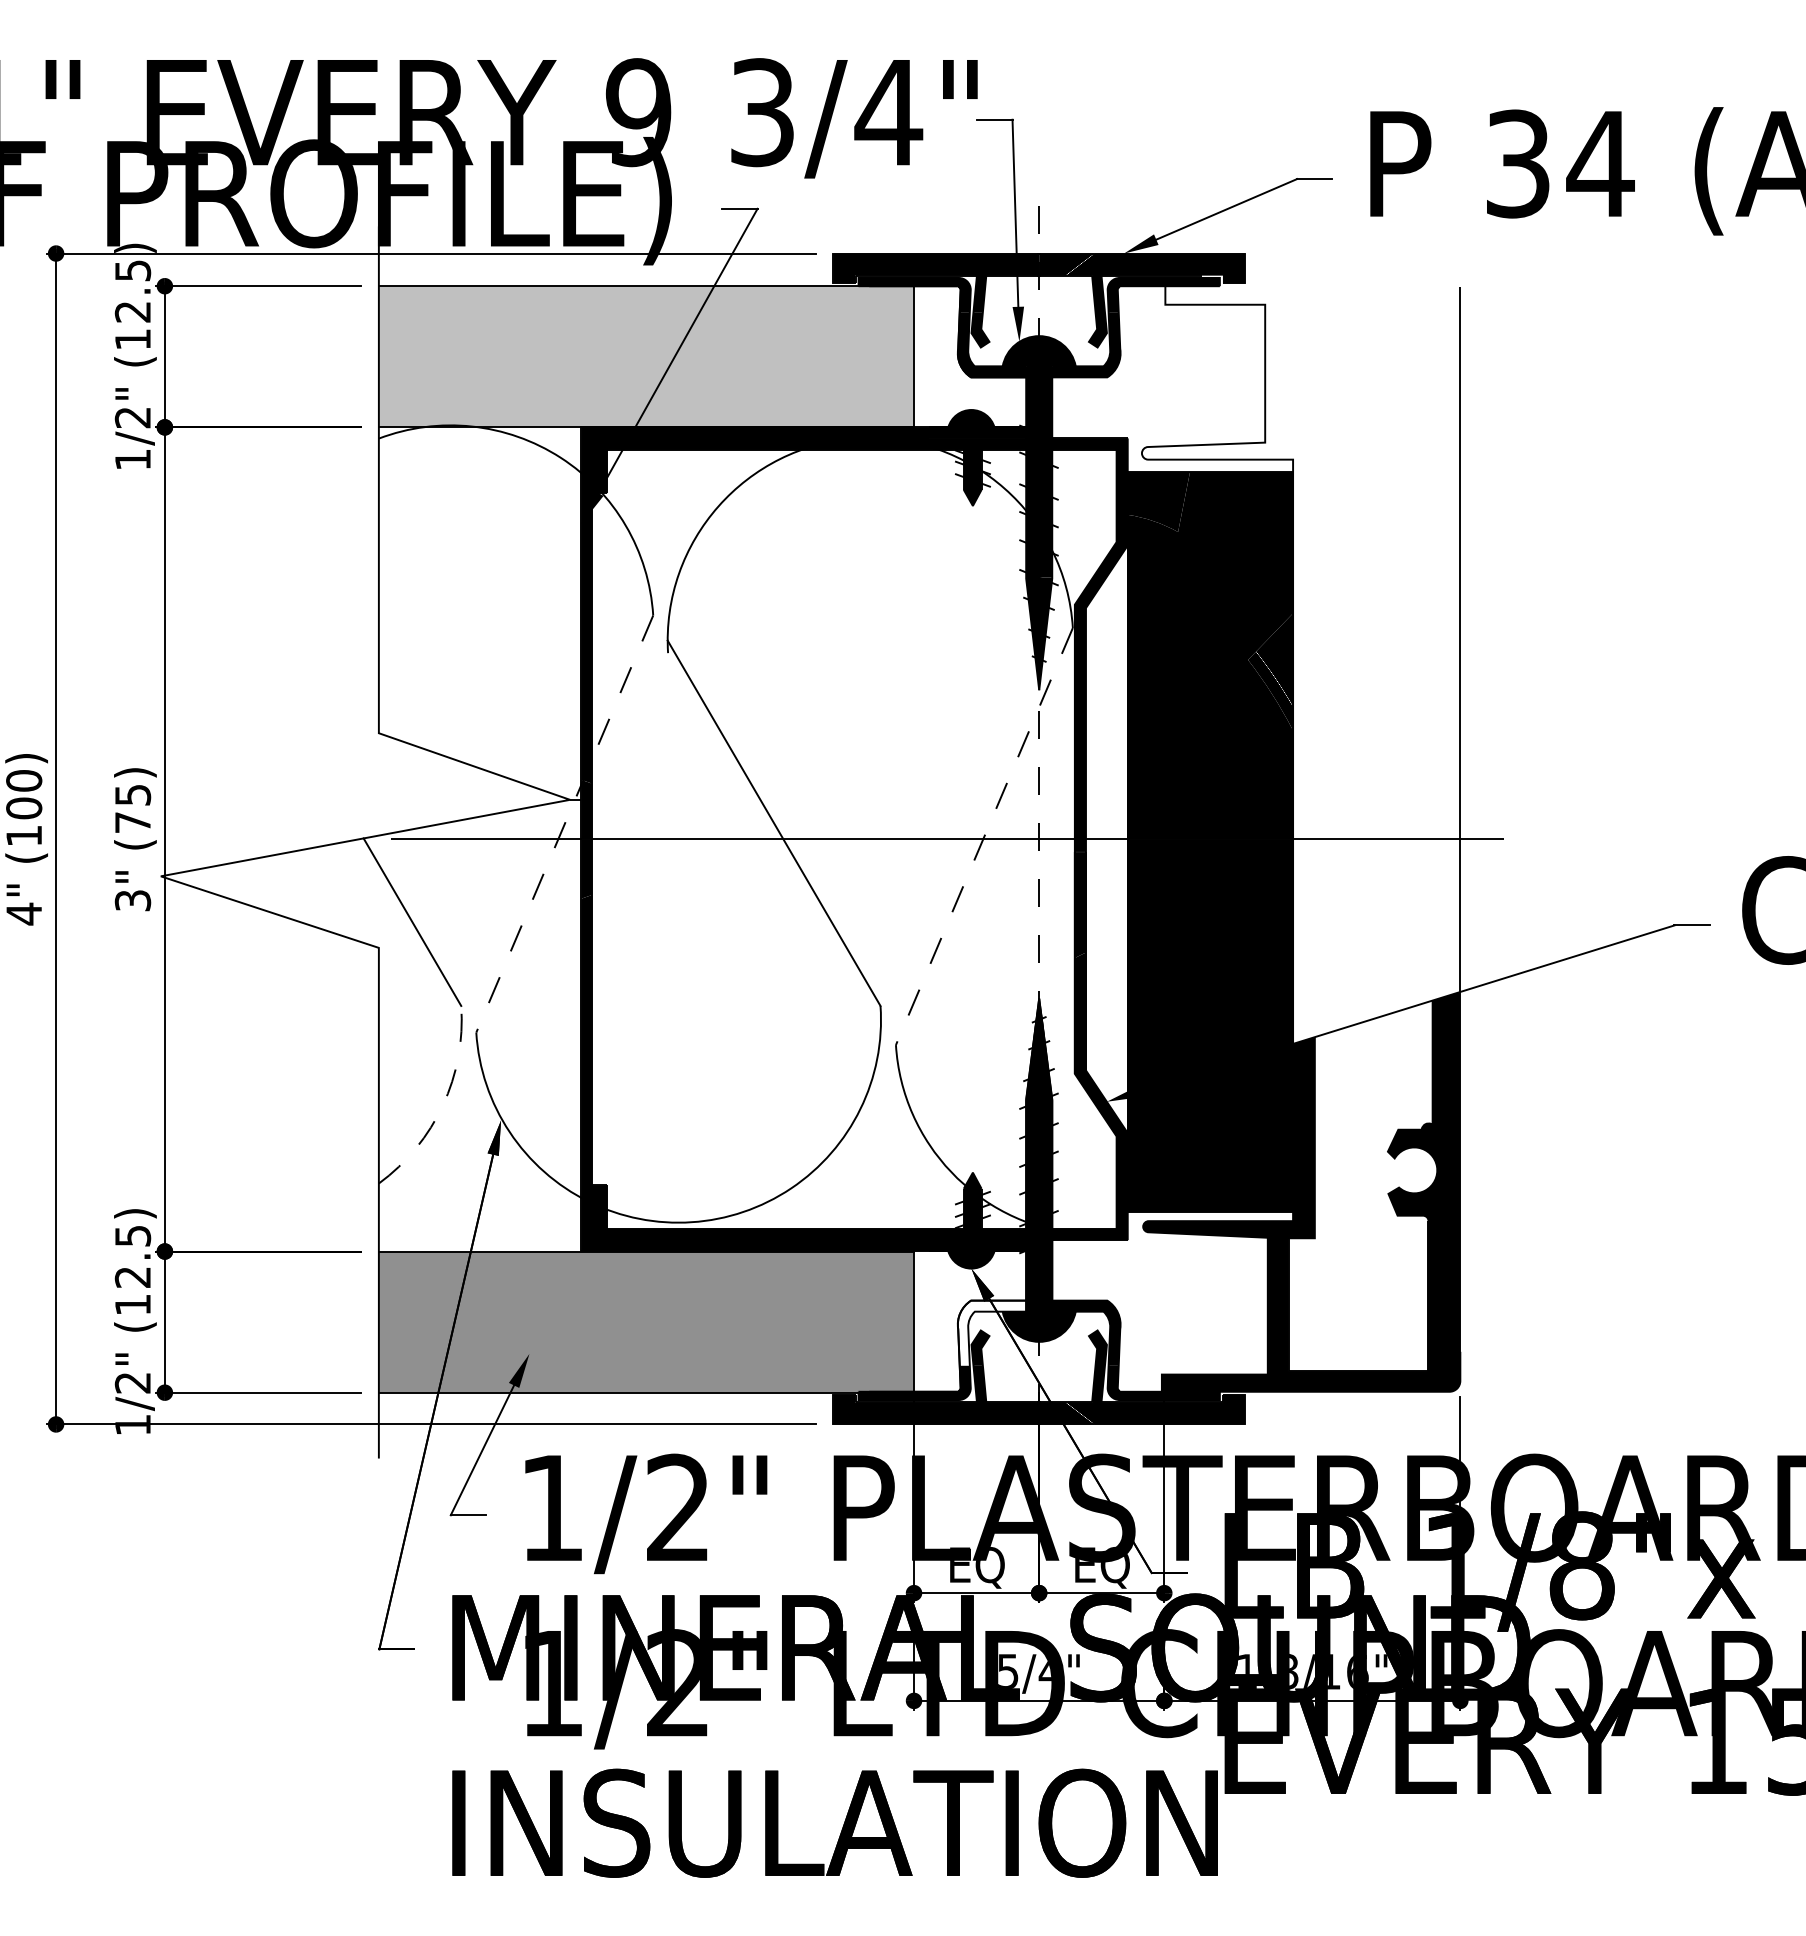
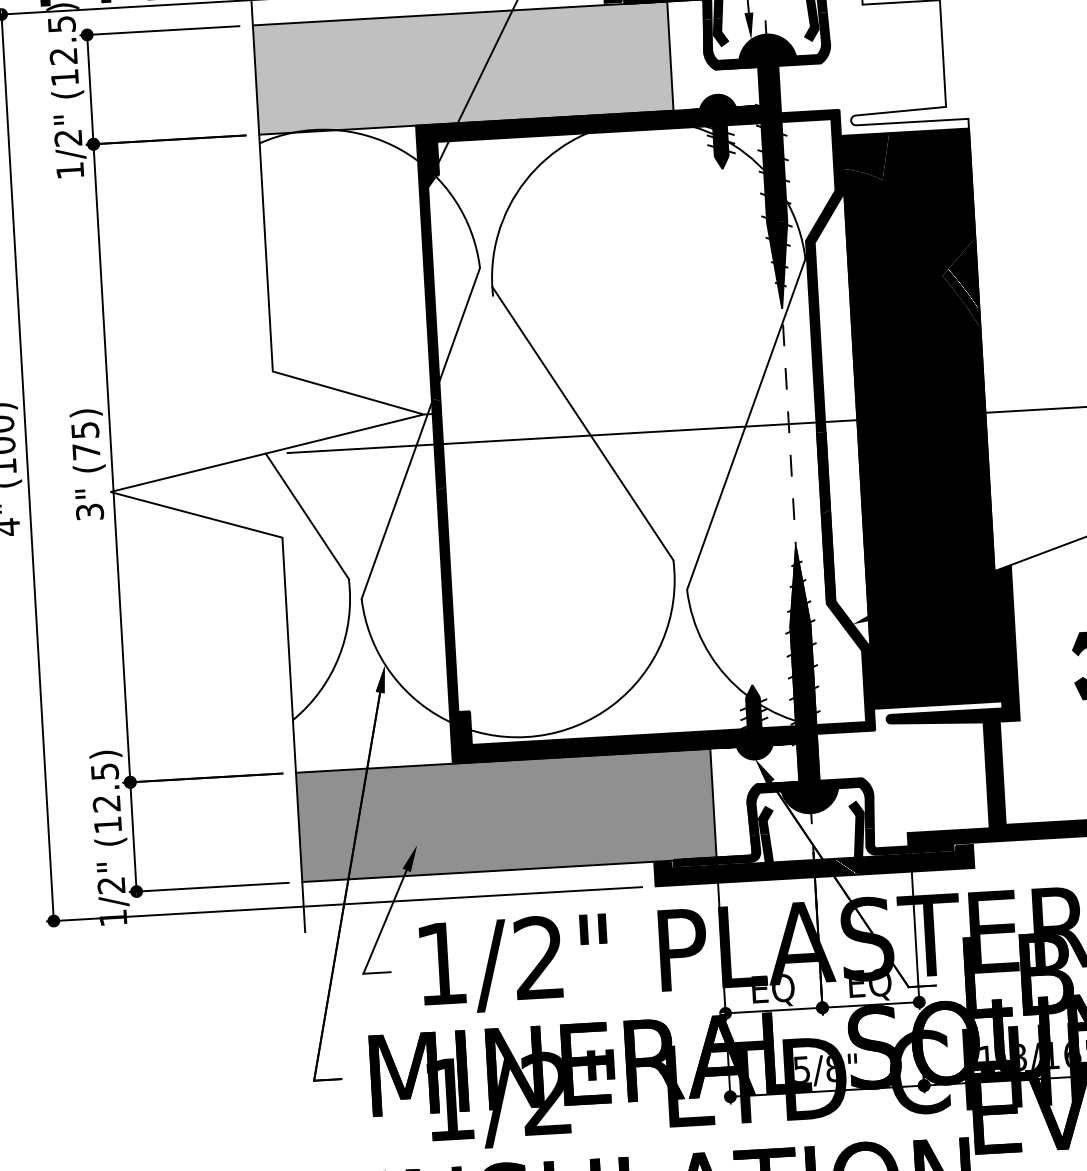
line: (564, 824) -> (420, 433), dashed -> solid
line: (984, 836) -> (746, 424), dashed -> solid
arc: (442, 1105) -> (338, 656), dashed -> solid
fill: (991, 1332) -> (773, 808), added
text: (1044, 1672) -> (830, 1068), 5/4" -> 5/8"

